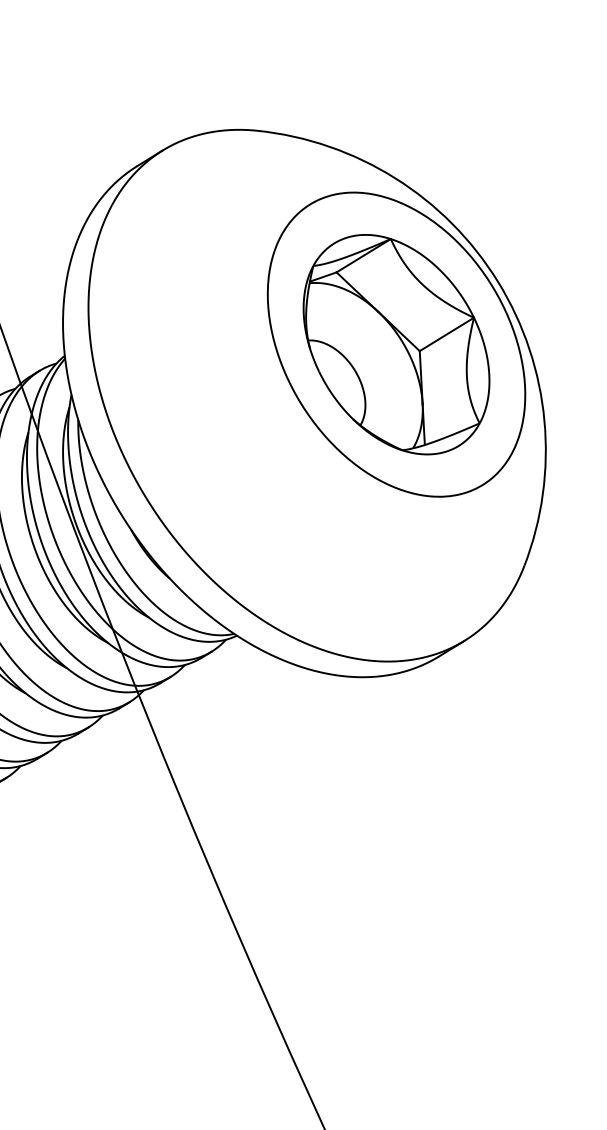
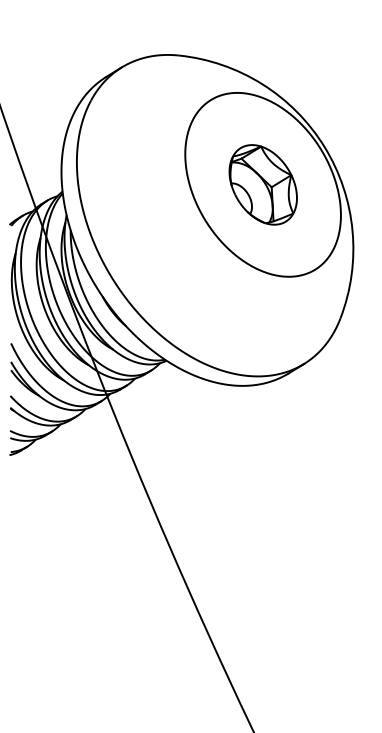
part: (397, 344) -> (263, 184), size x0.6

